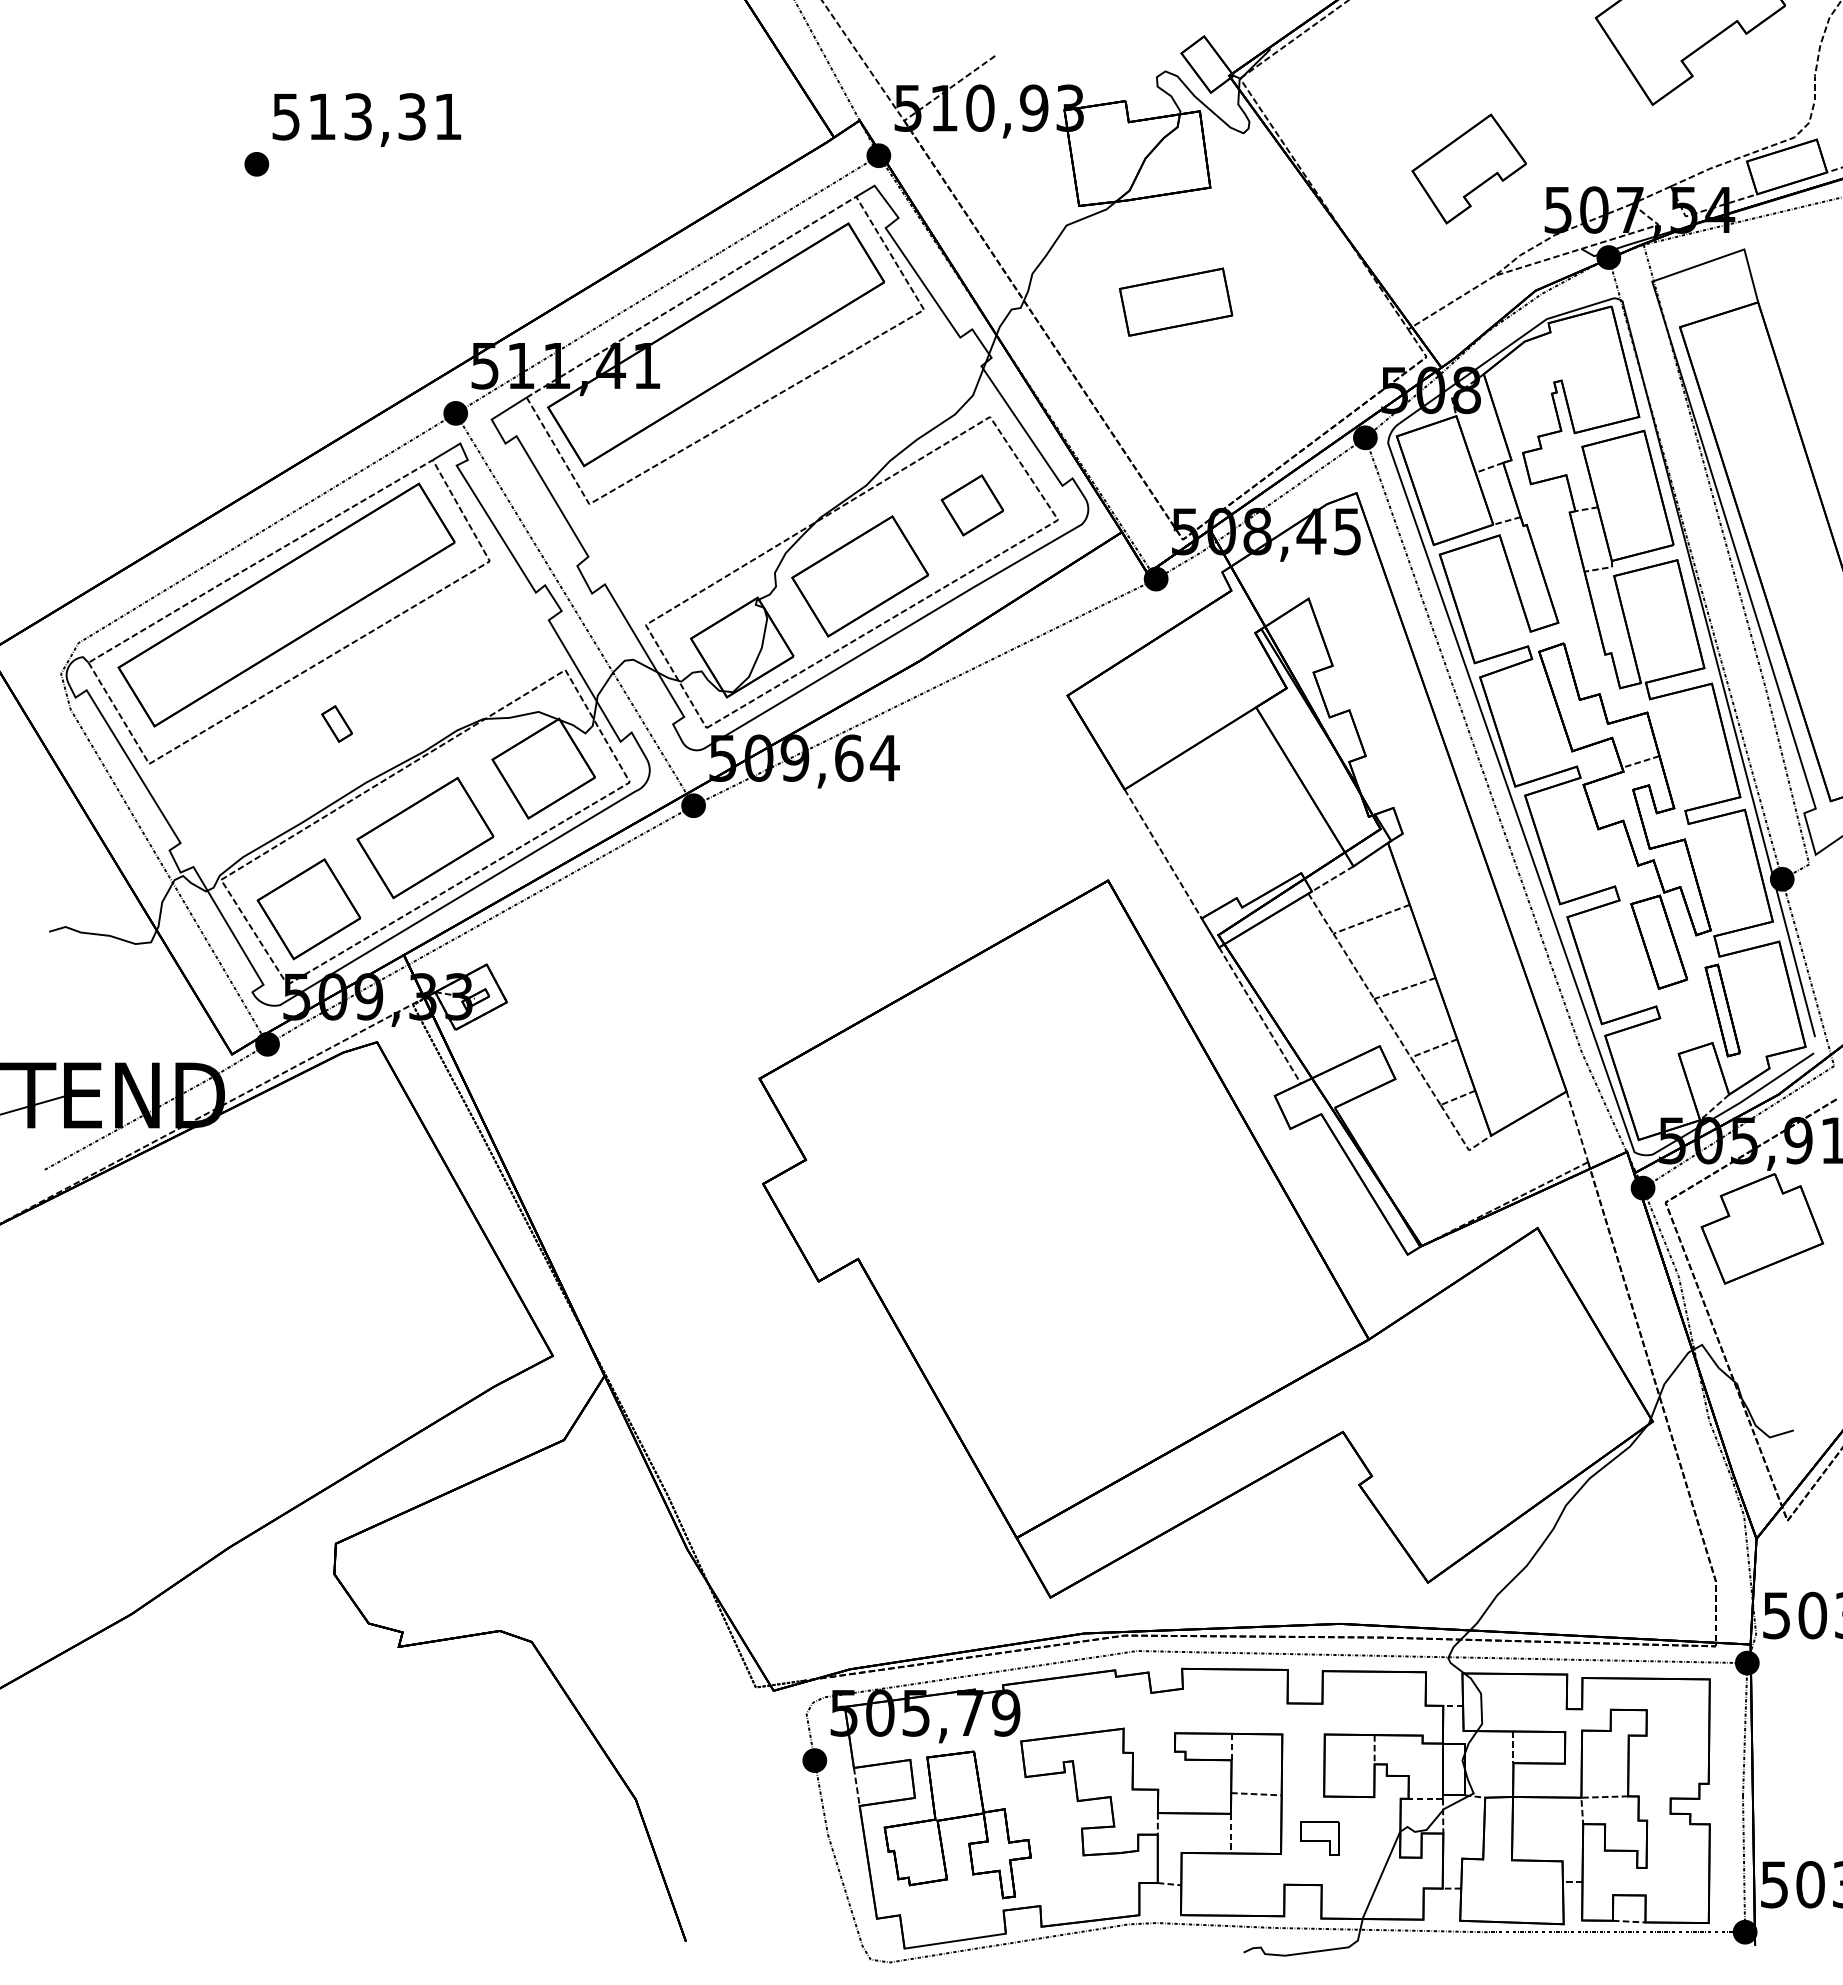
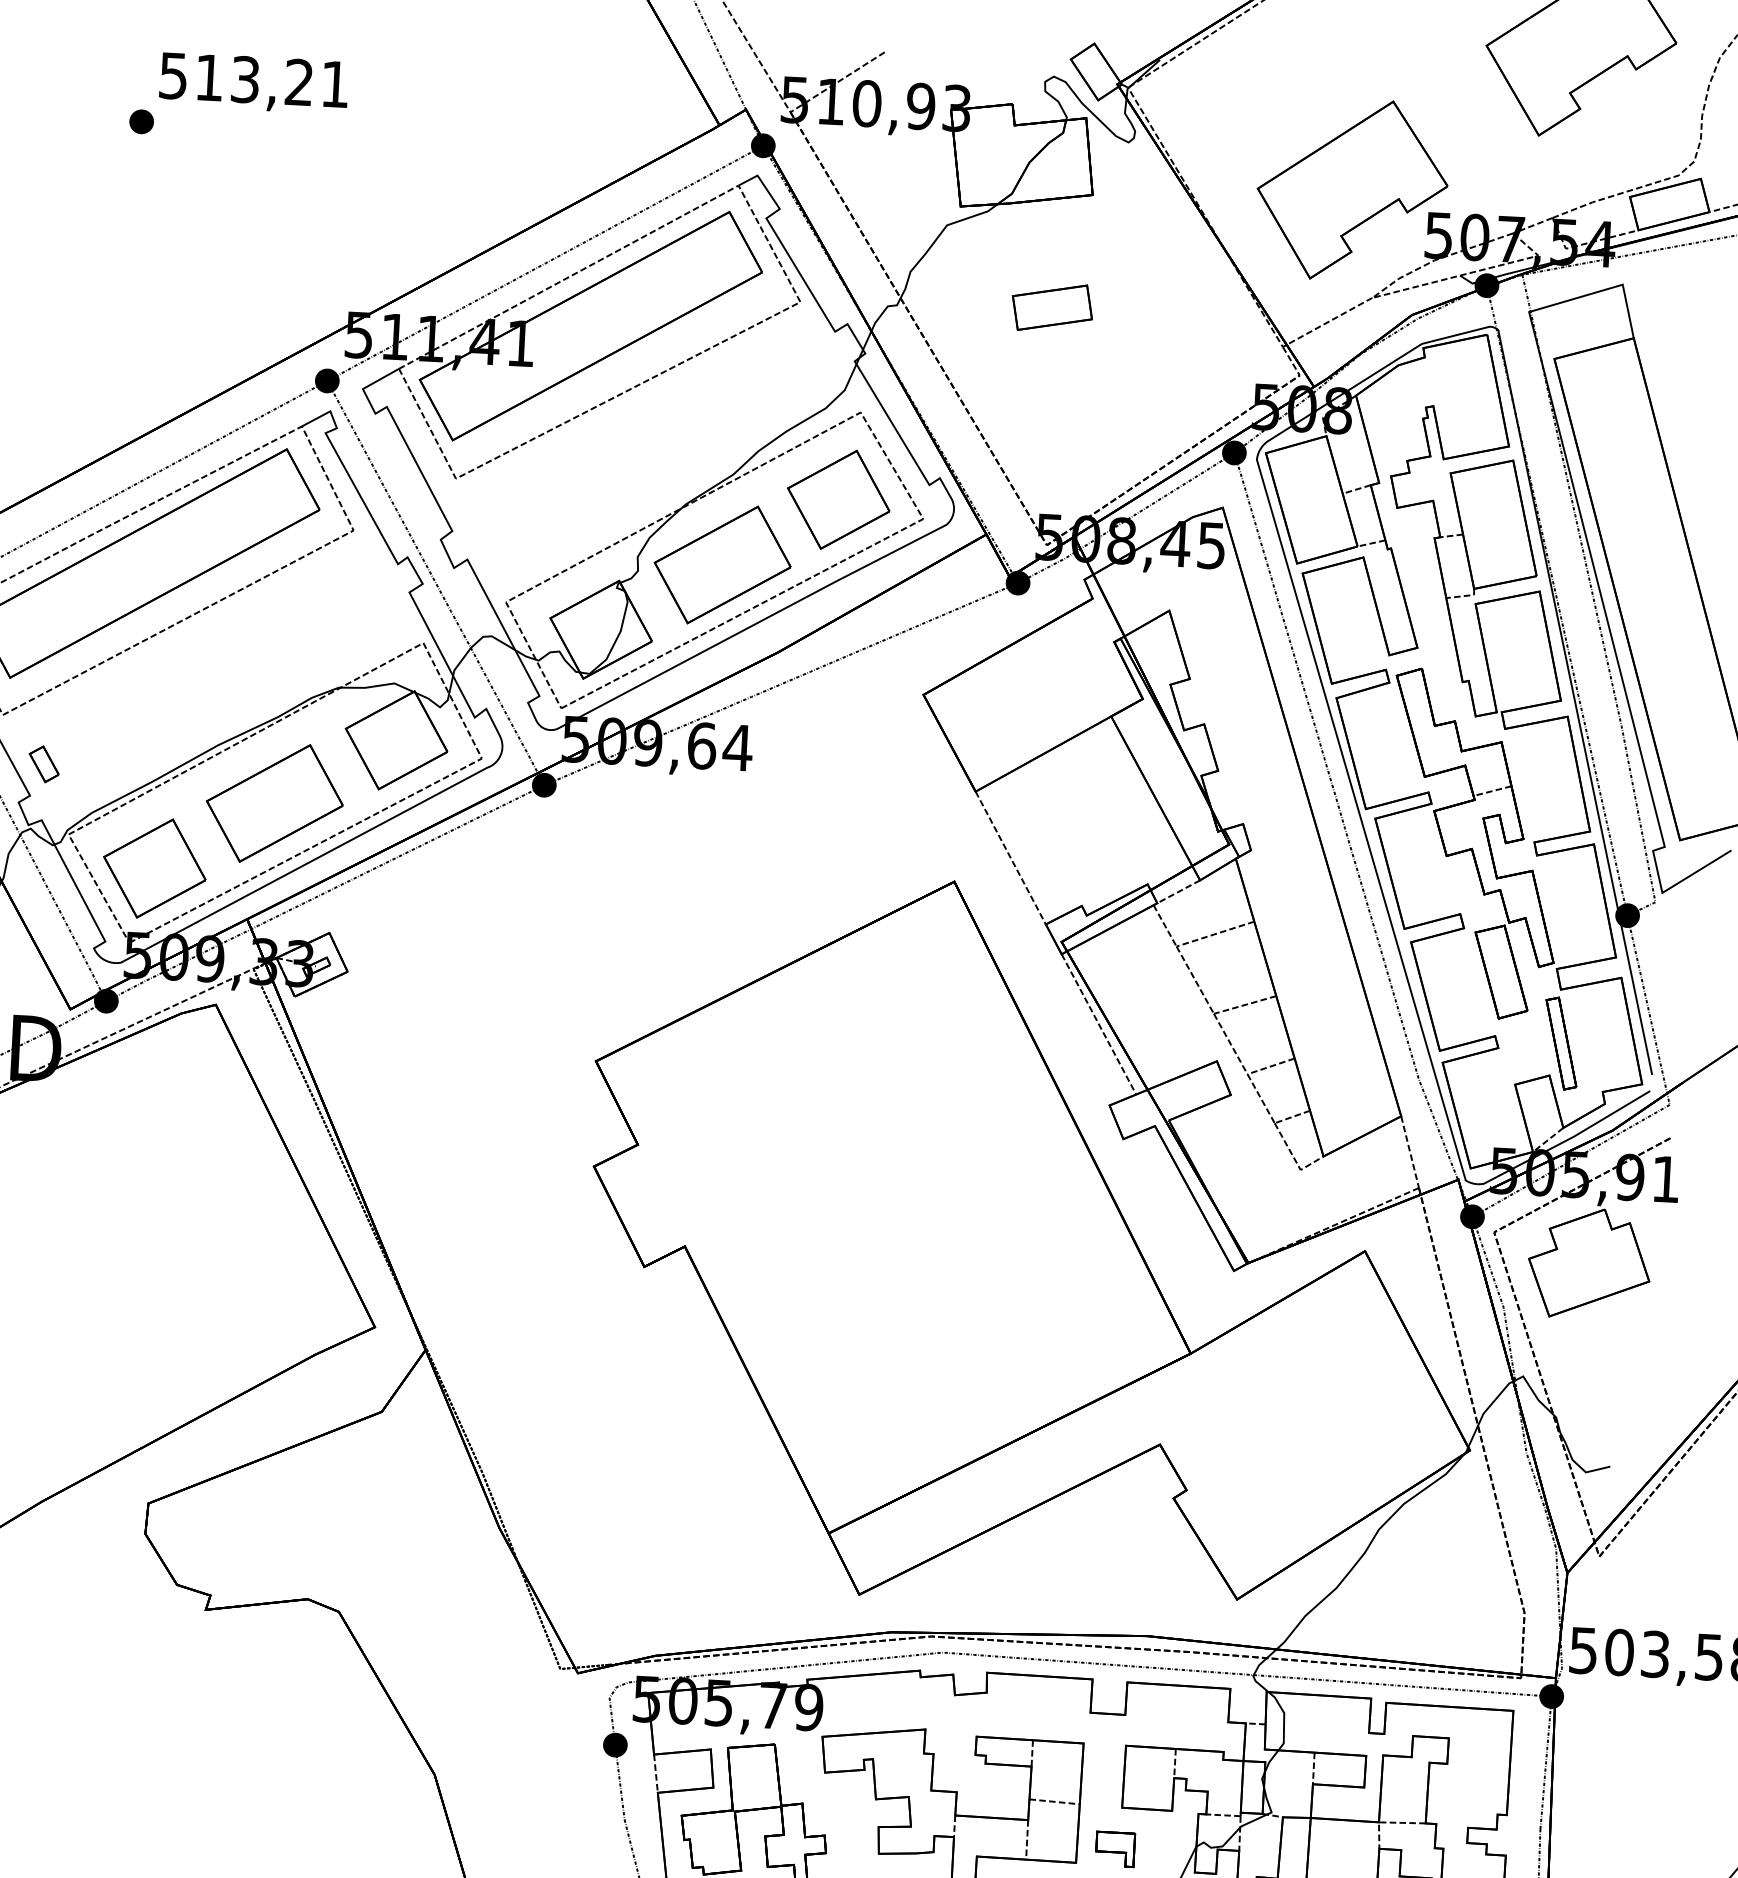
text: (411, 116) -> (298, 82), 513,31 -> 513,21
part: (1468, 168) -> (1351, 189), size x1.67
part: (1175, 302) -> (1051, 307), size x0.71
part: (972, 505) -> (838, 500), size x1.67
part: (336, 723) -> (43, 763), moved

